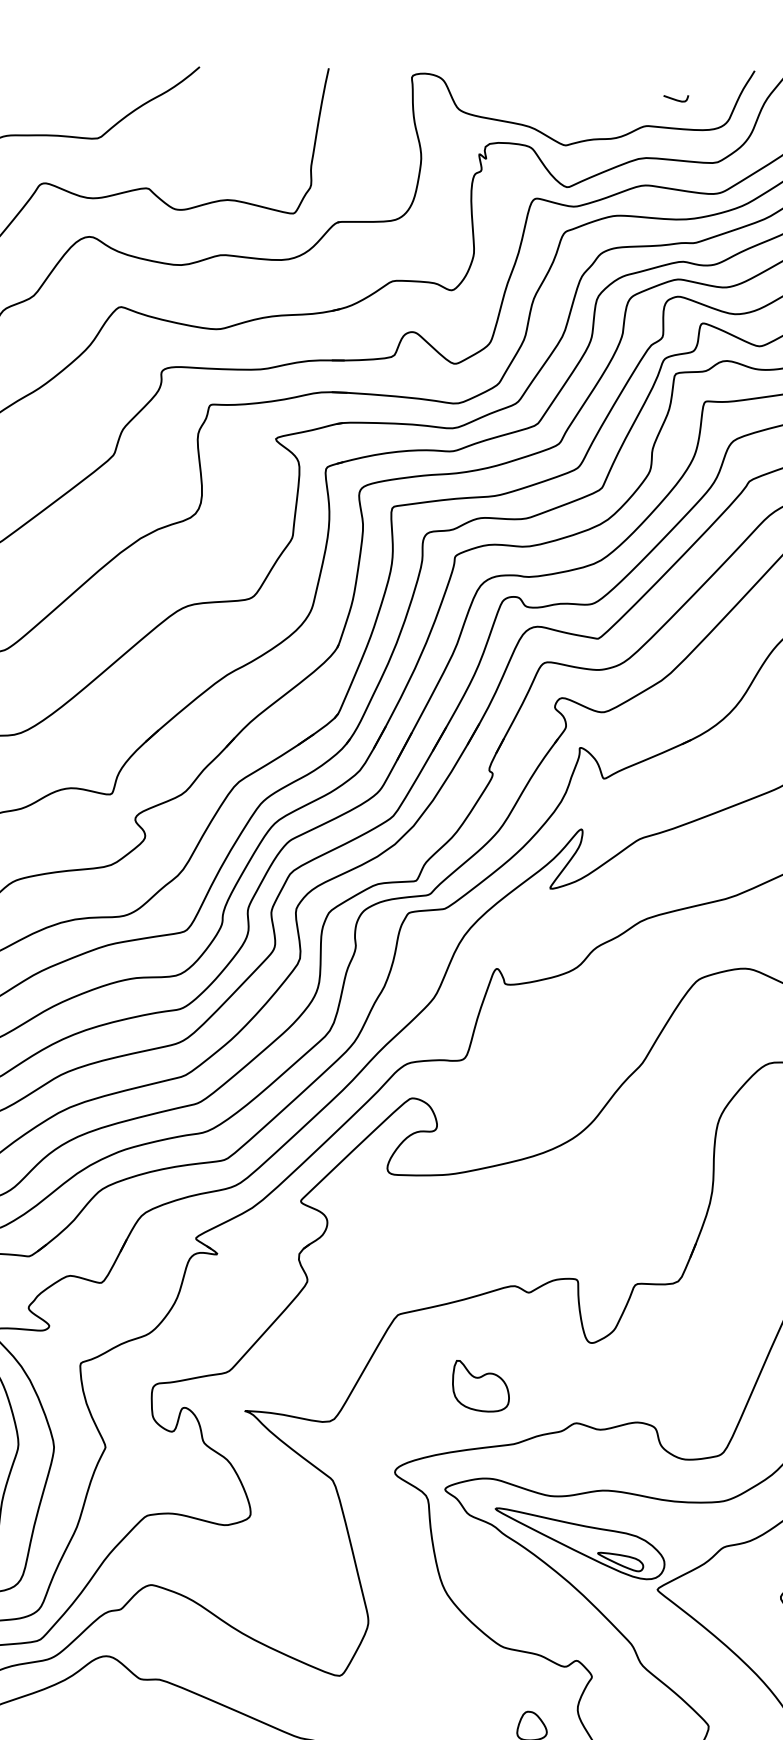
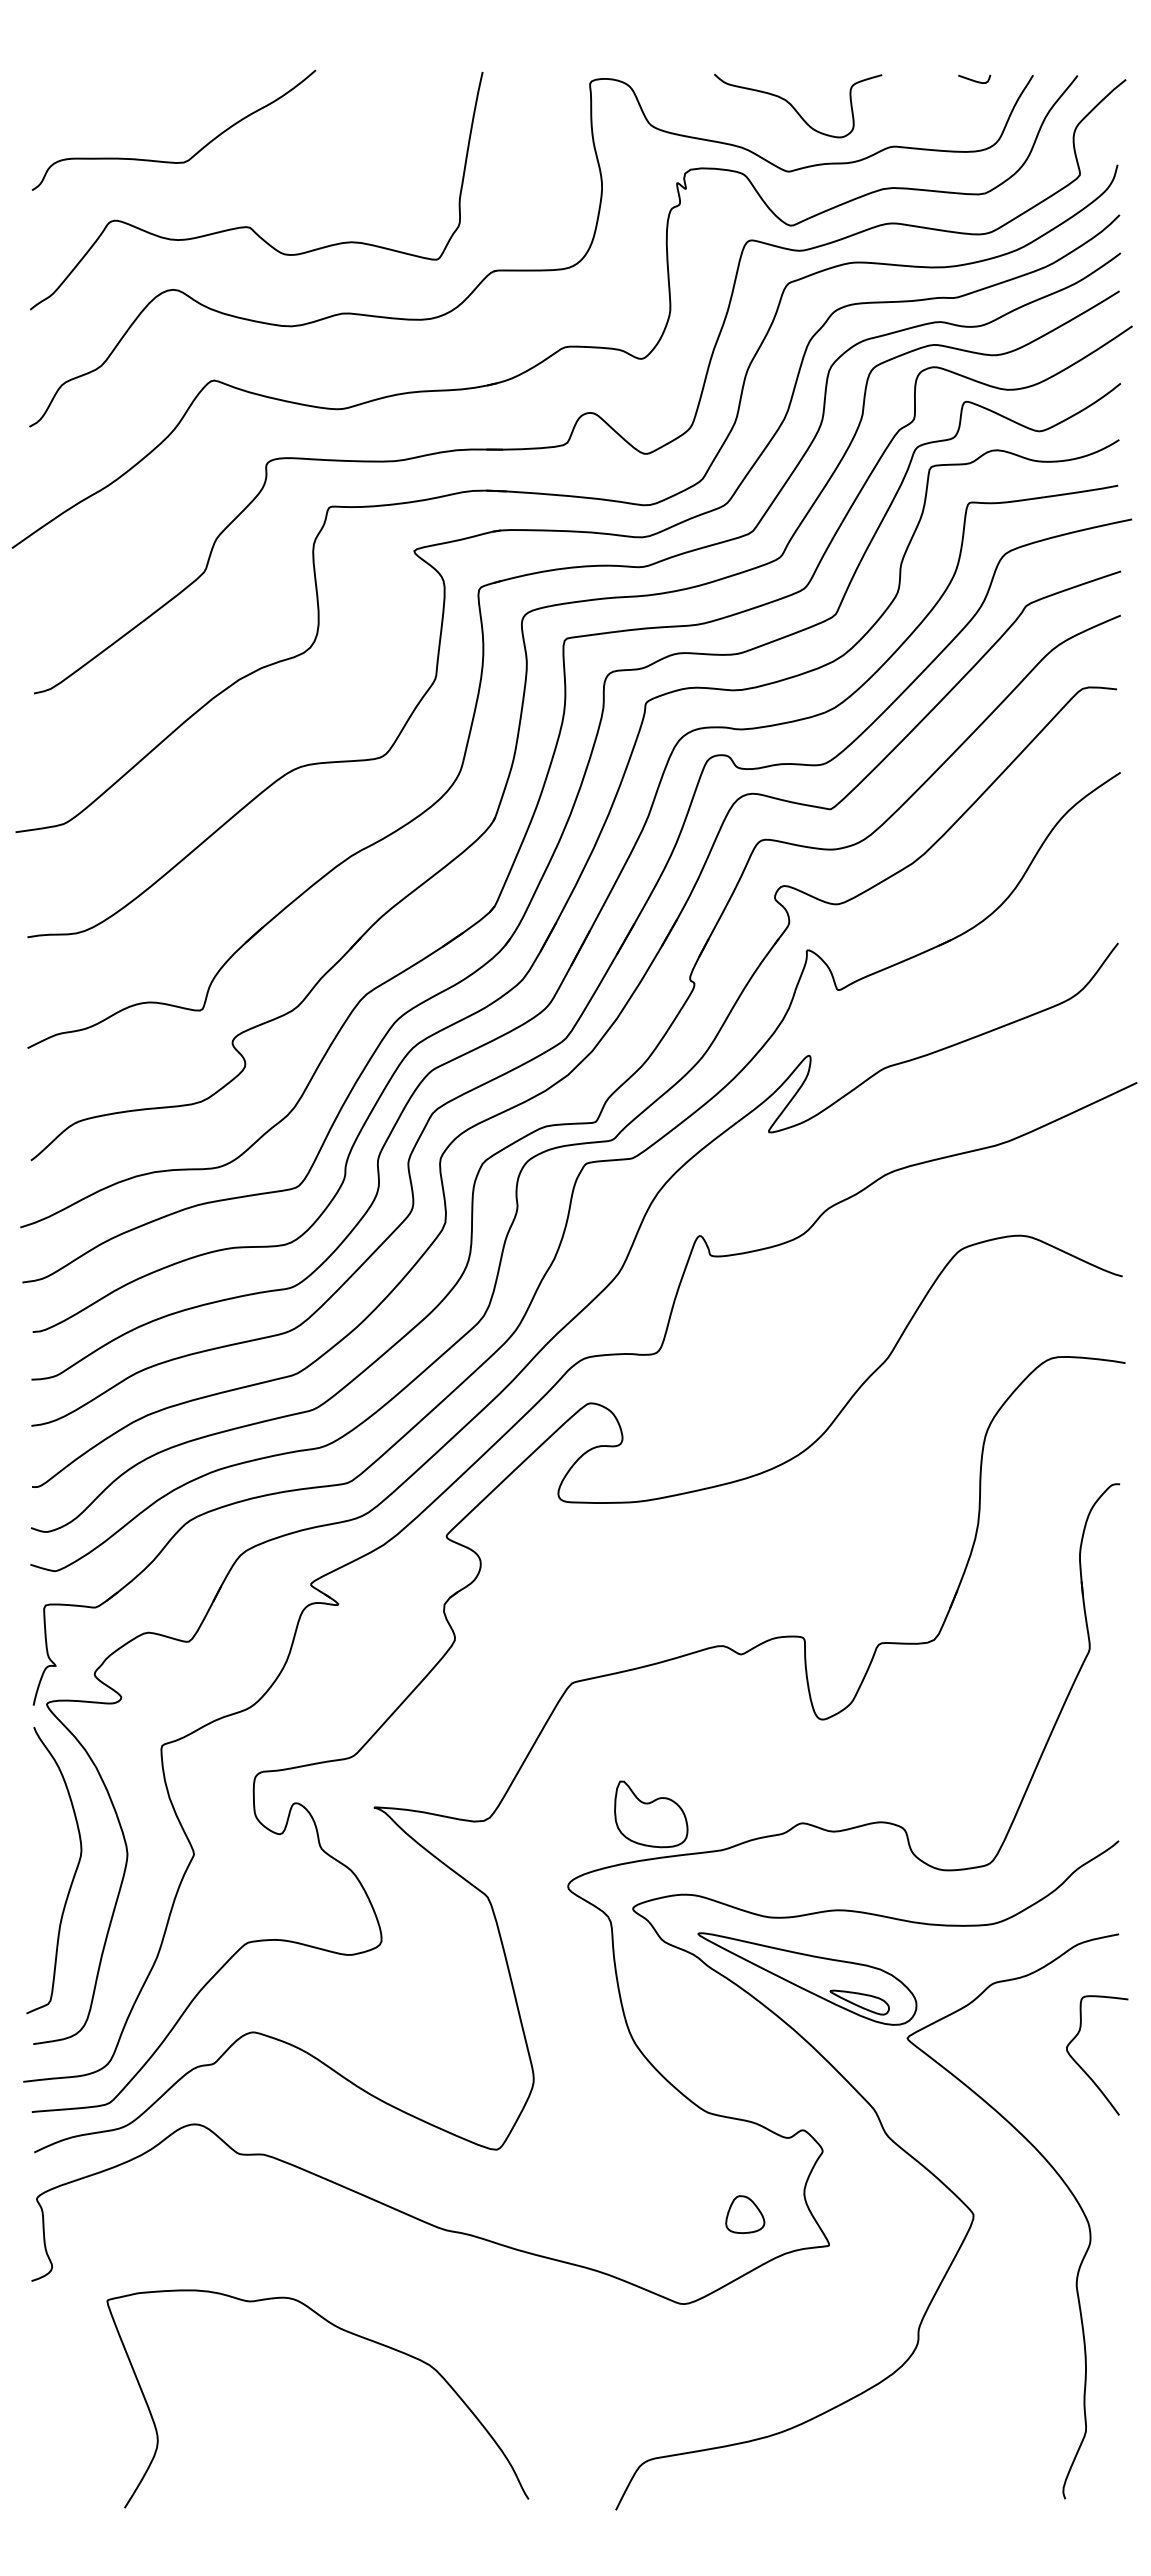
curve: (570, 96) -> (795, 108), added
curve: (675, 98) -> (973, 79), moved
part: (481, 1386) -> (651, 1814), moved

